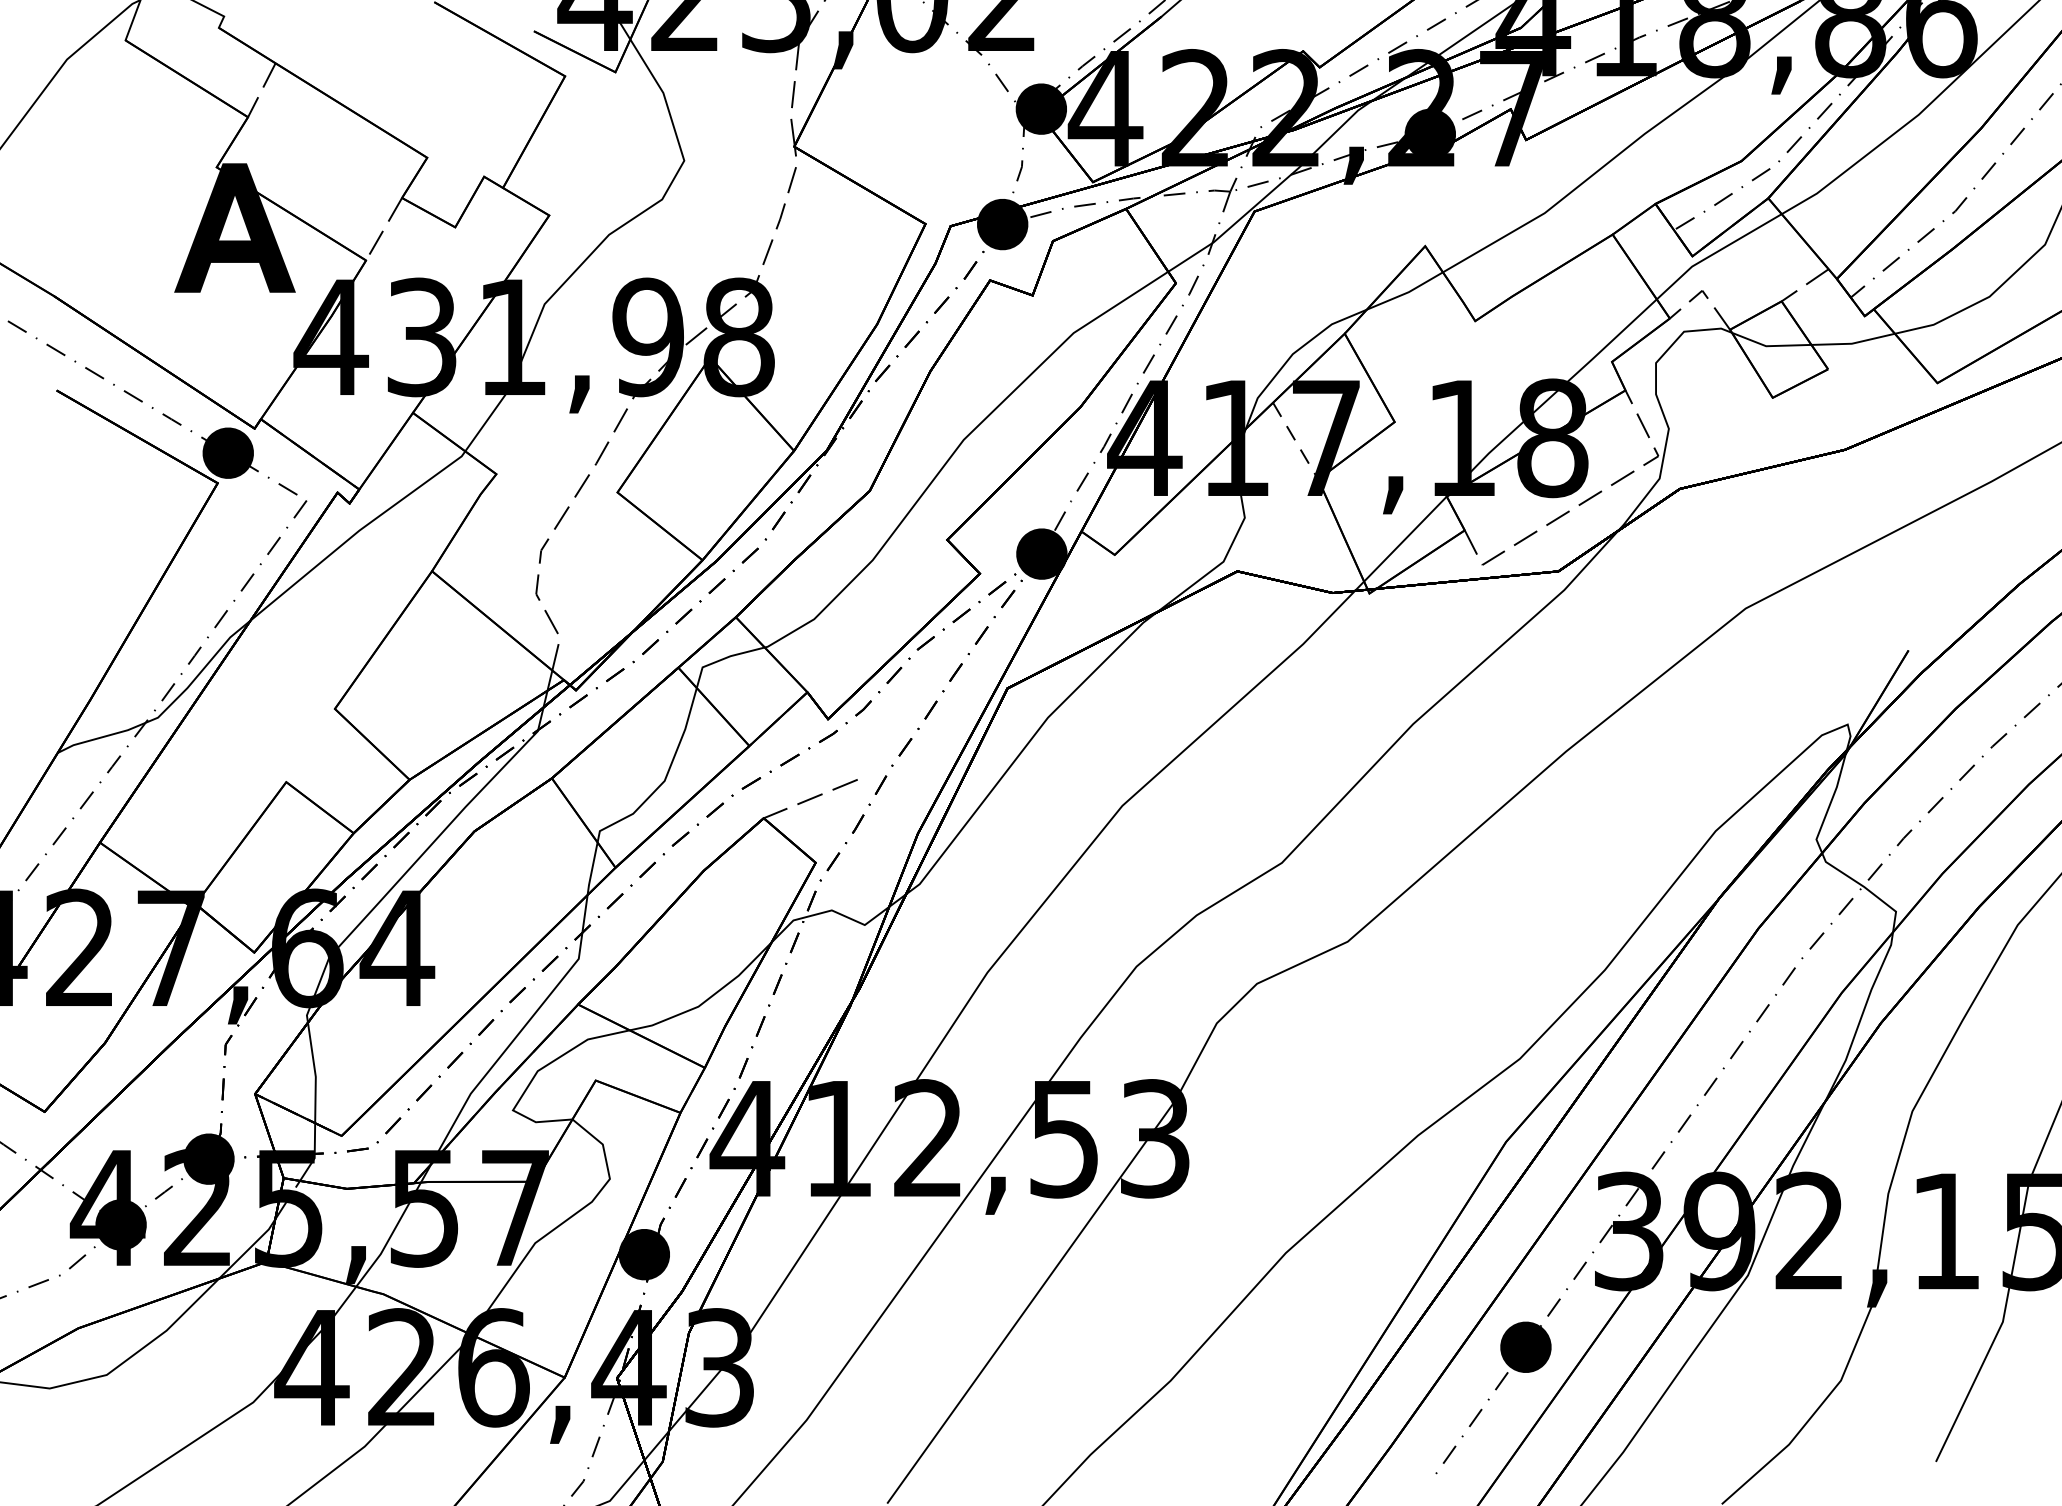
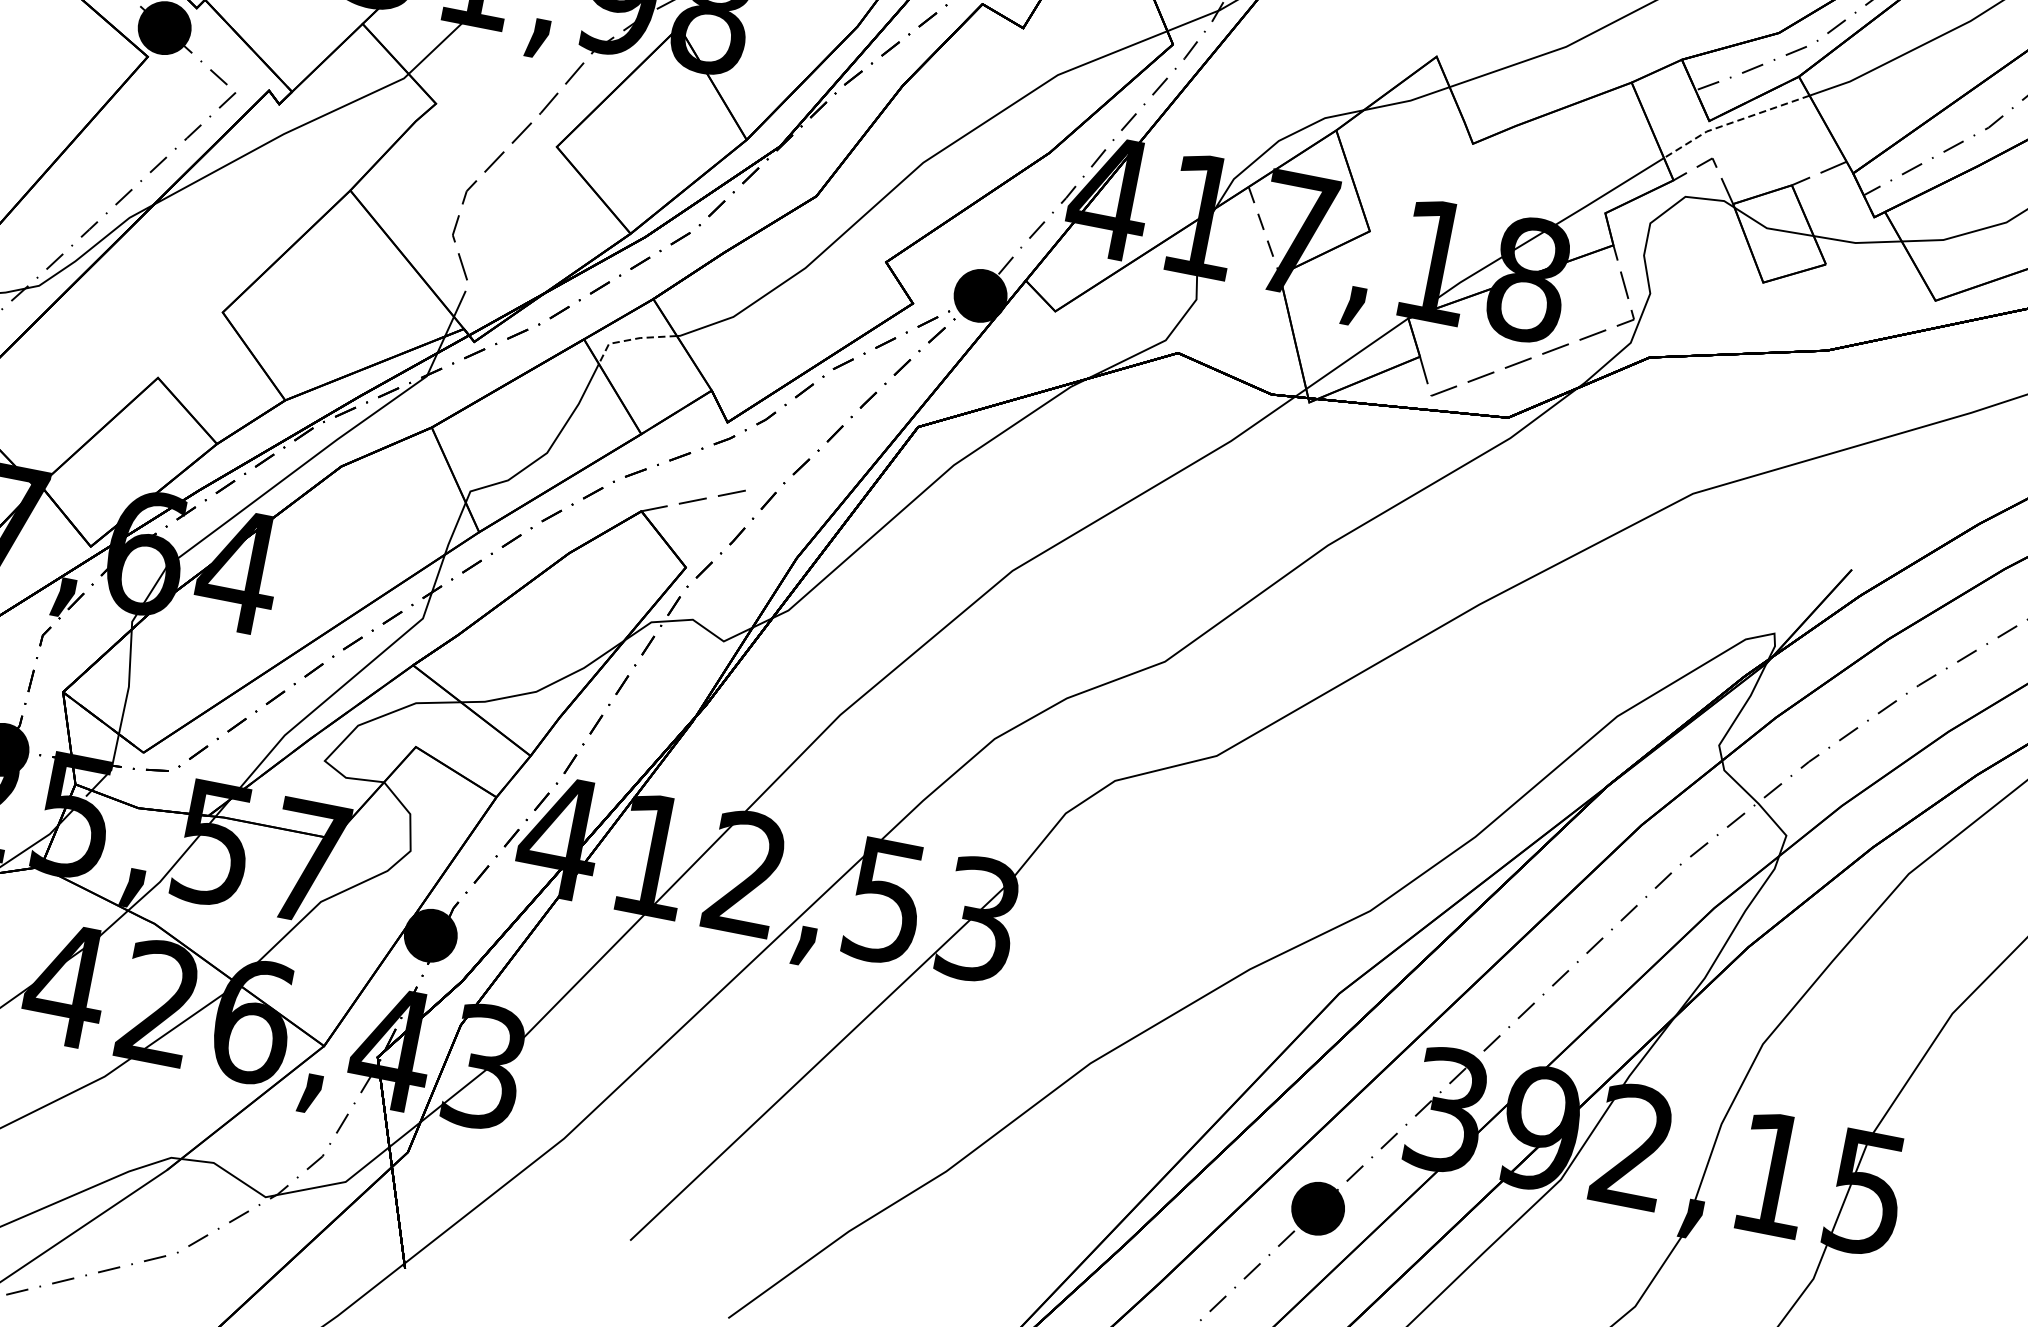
line: (1715, 252) -> (1733, 121), solid -> dashed
line: (722, 659) -> (631, 339), solid -> dashed

